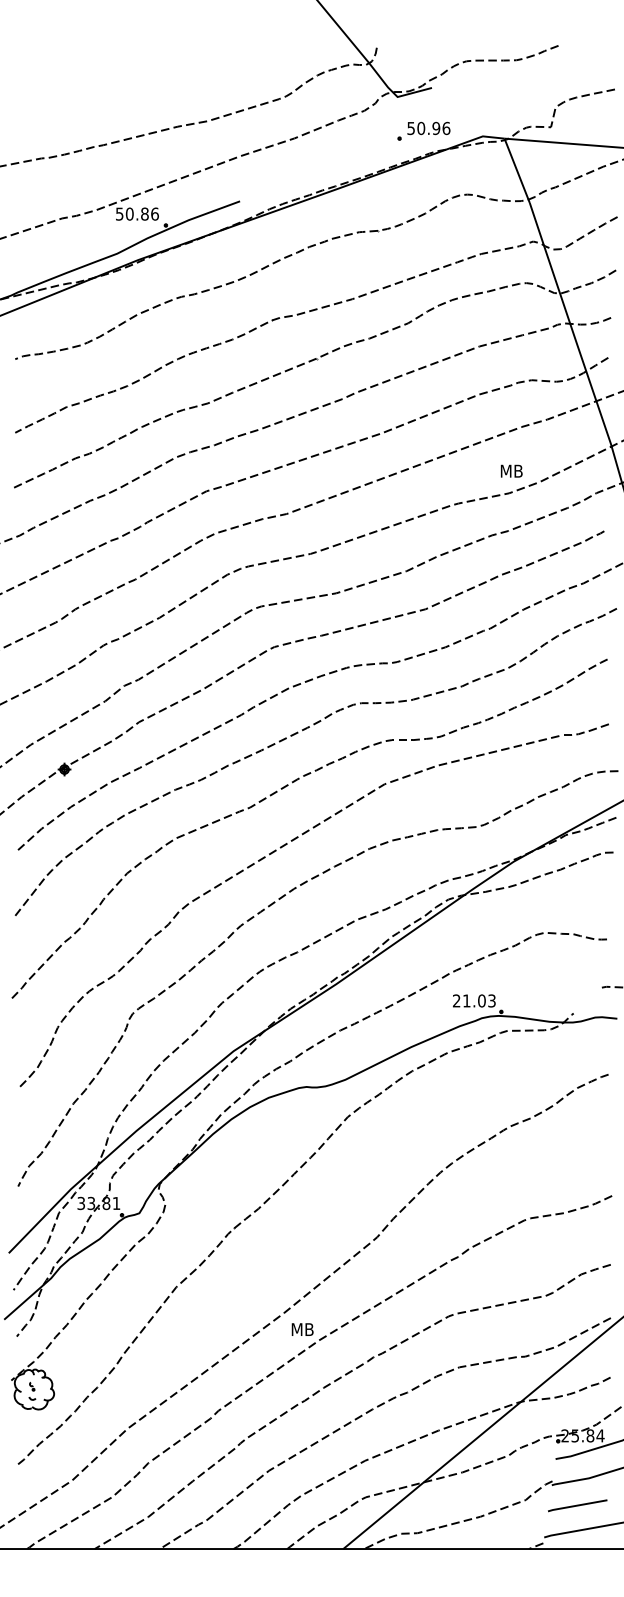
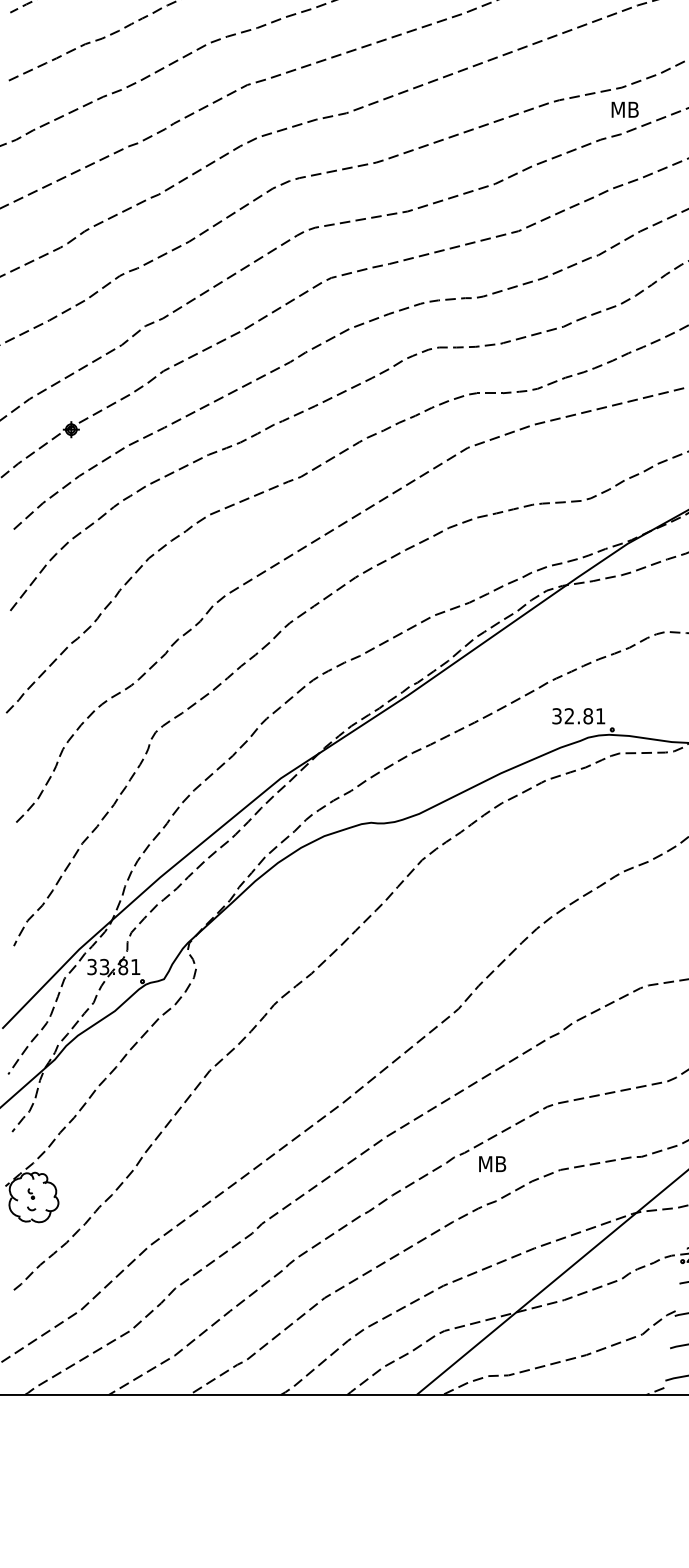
text: (511, 470) -> (624, 108), moved
text: (474, 1000) -> (579, 715), 21.03 -> 32.81
text: (302, 1329) -> (492, 1164), moved

